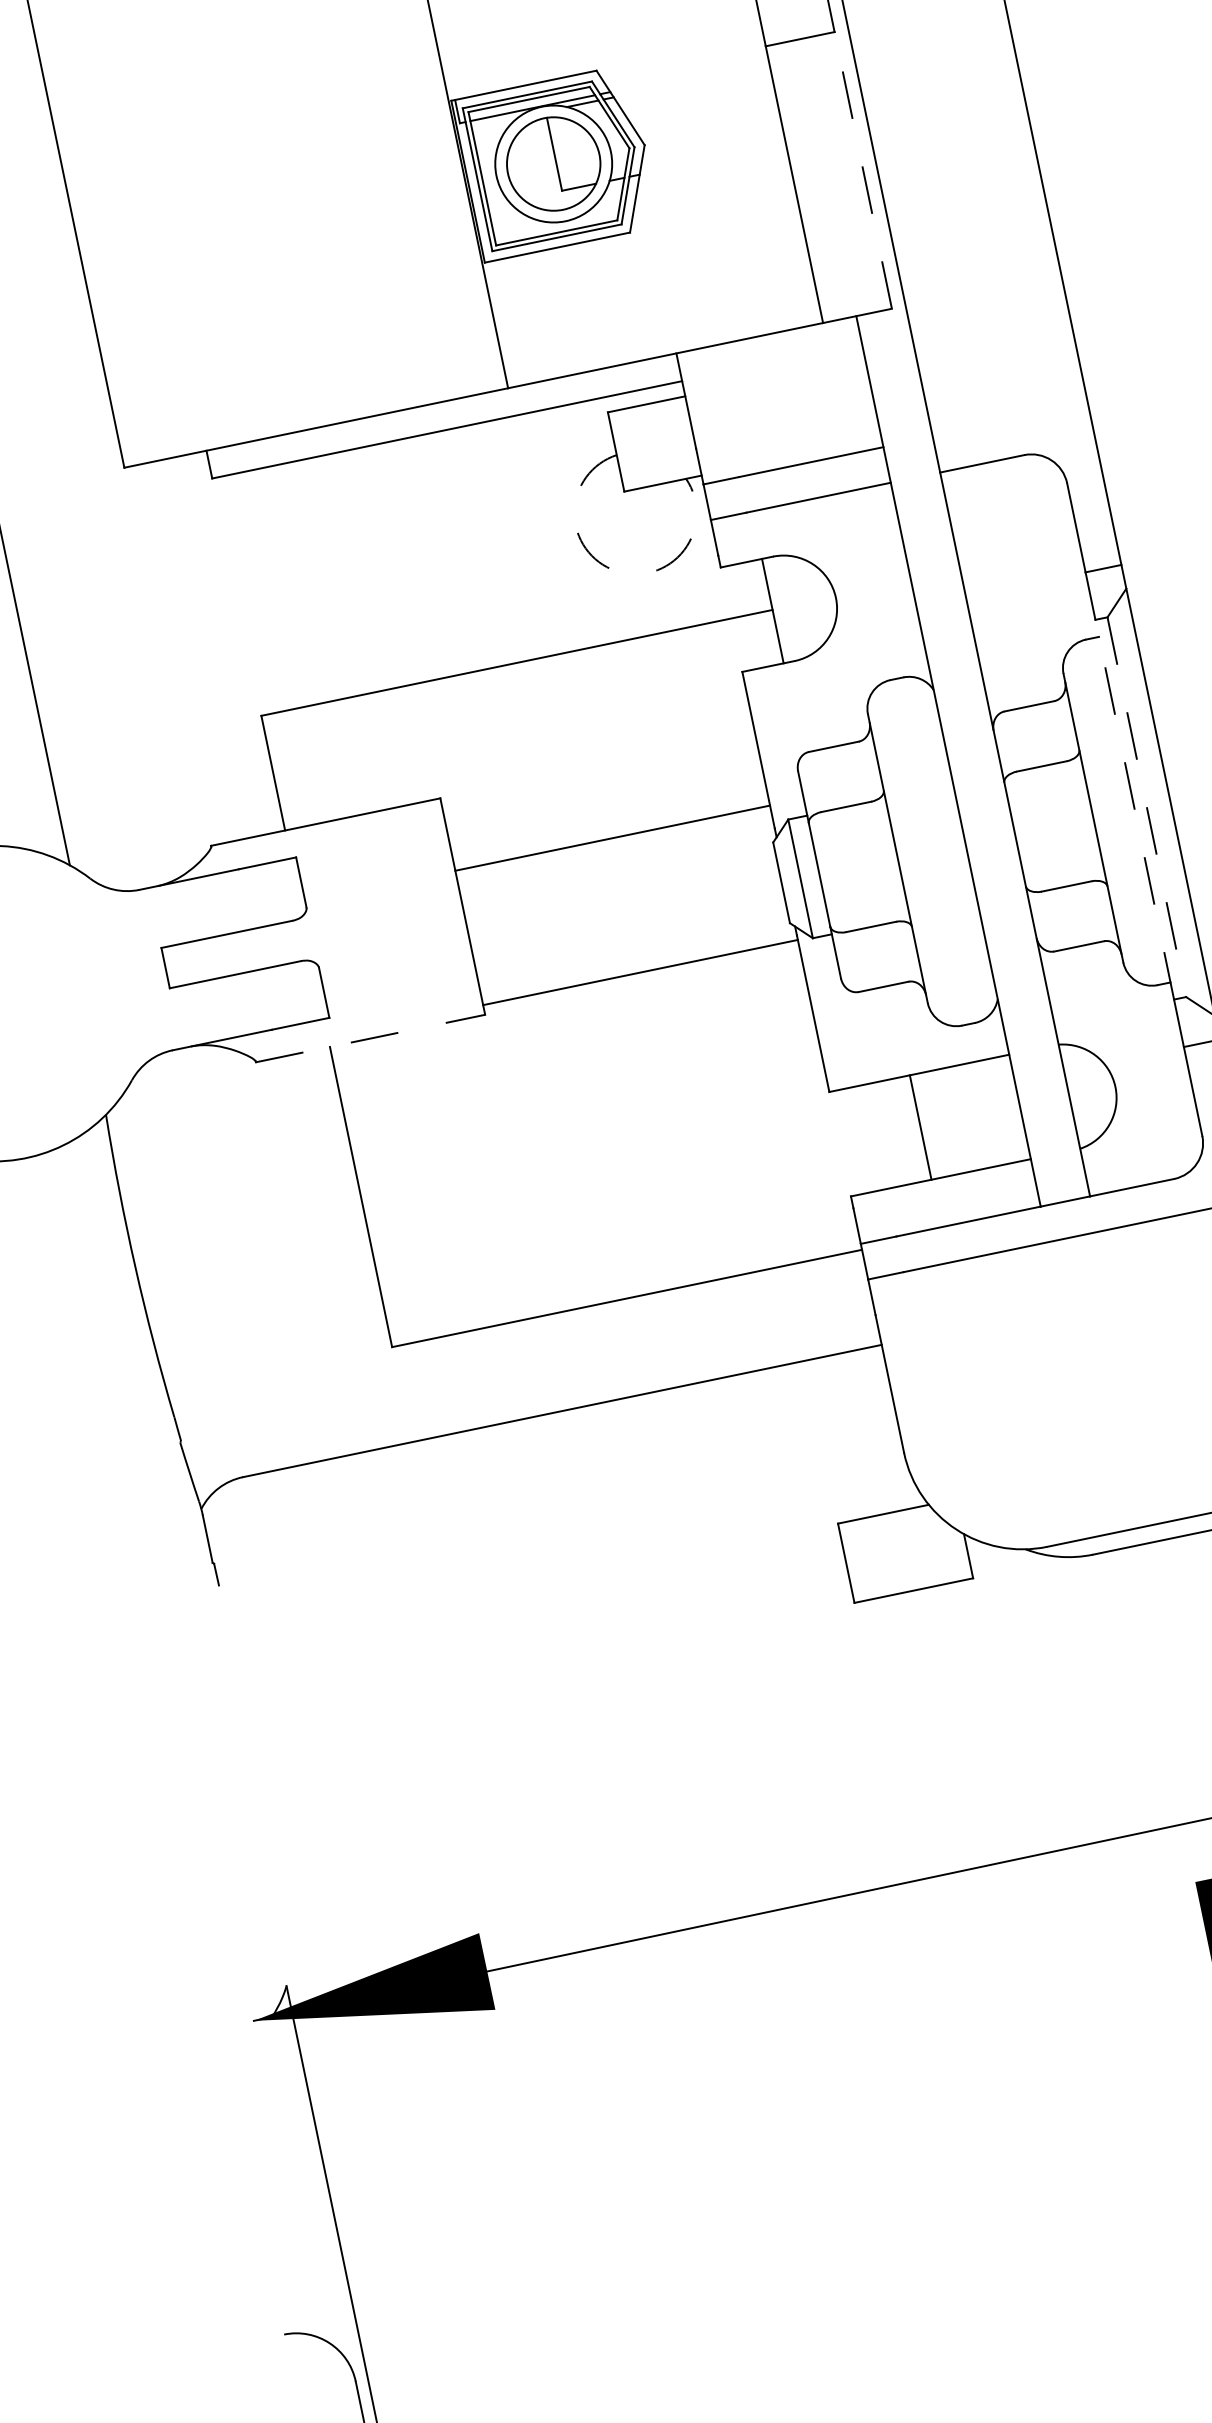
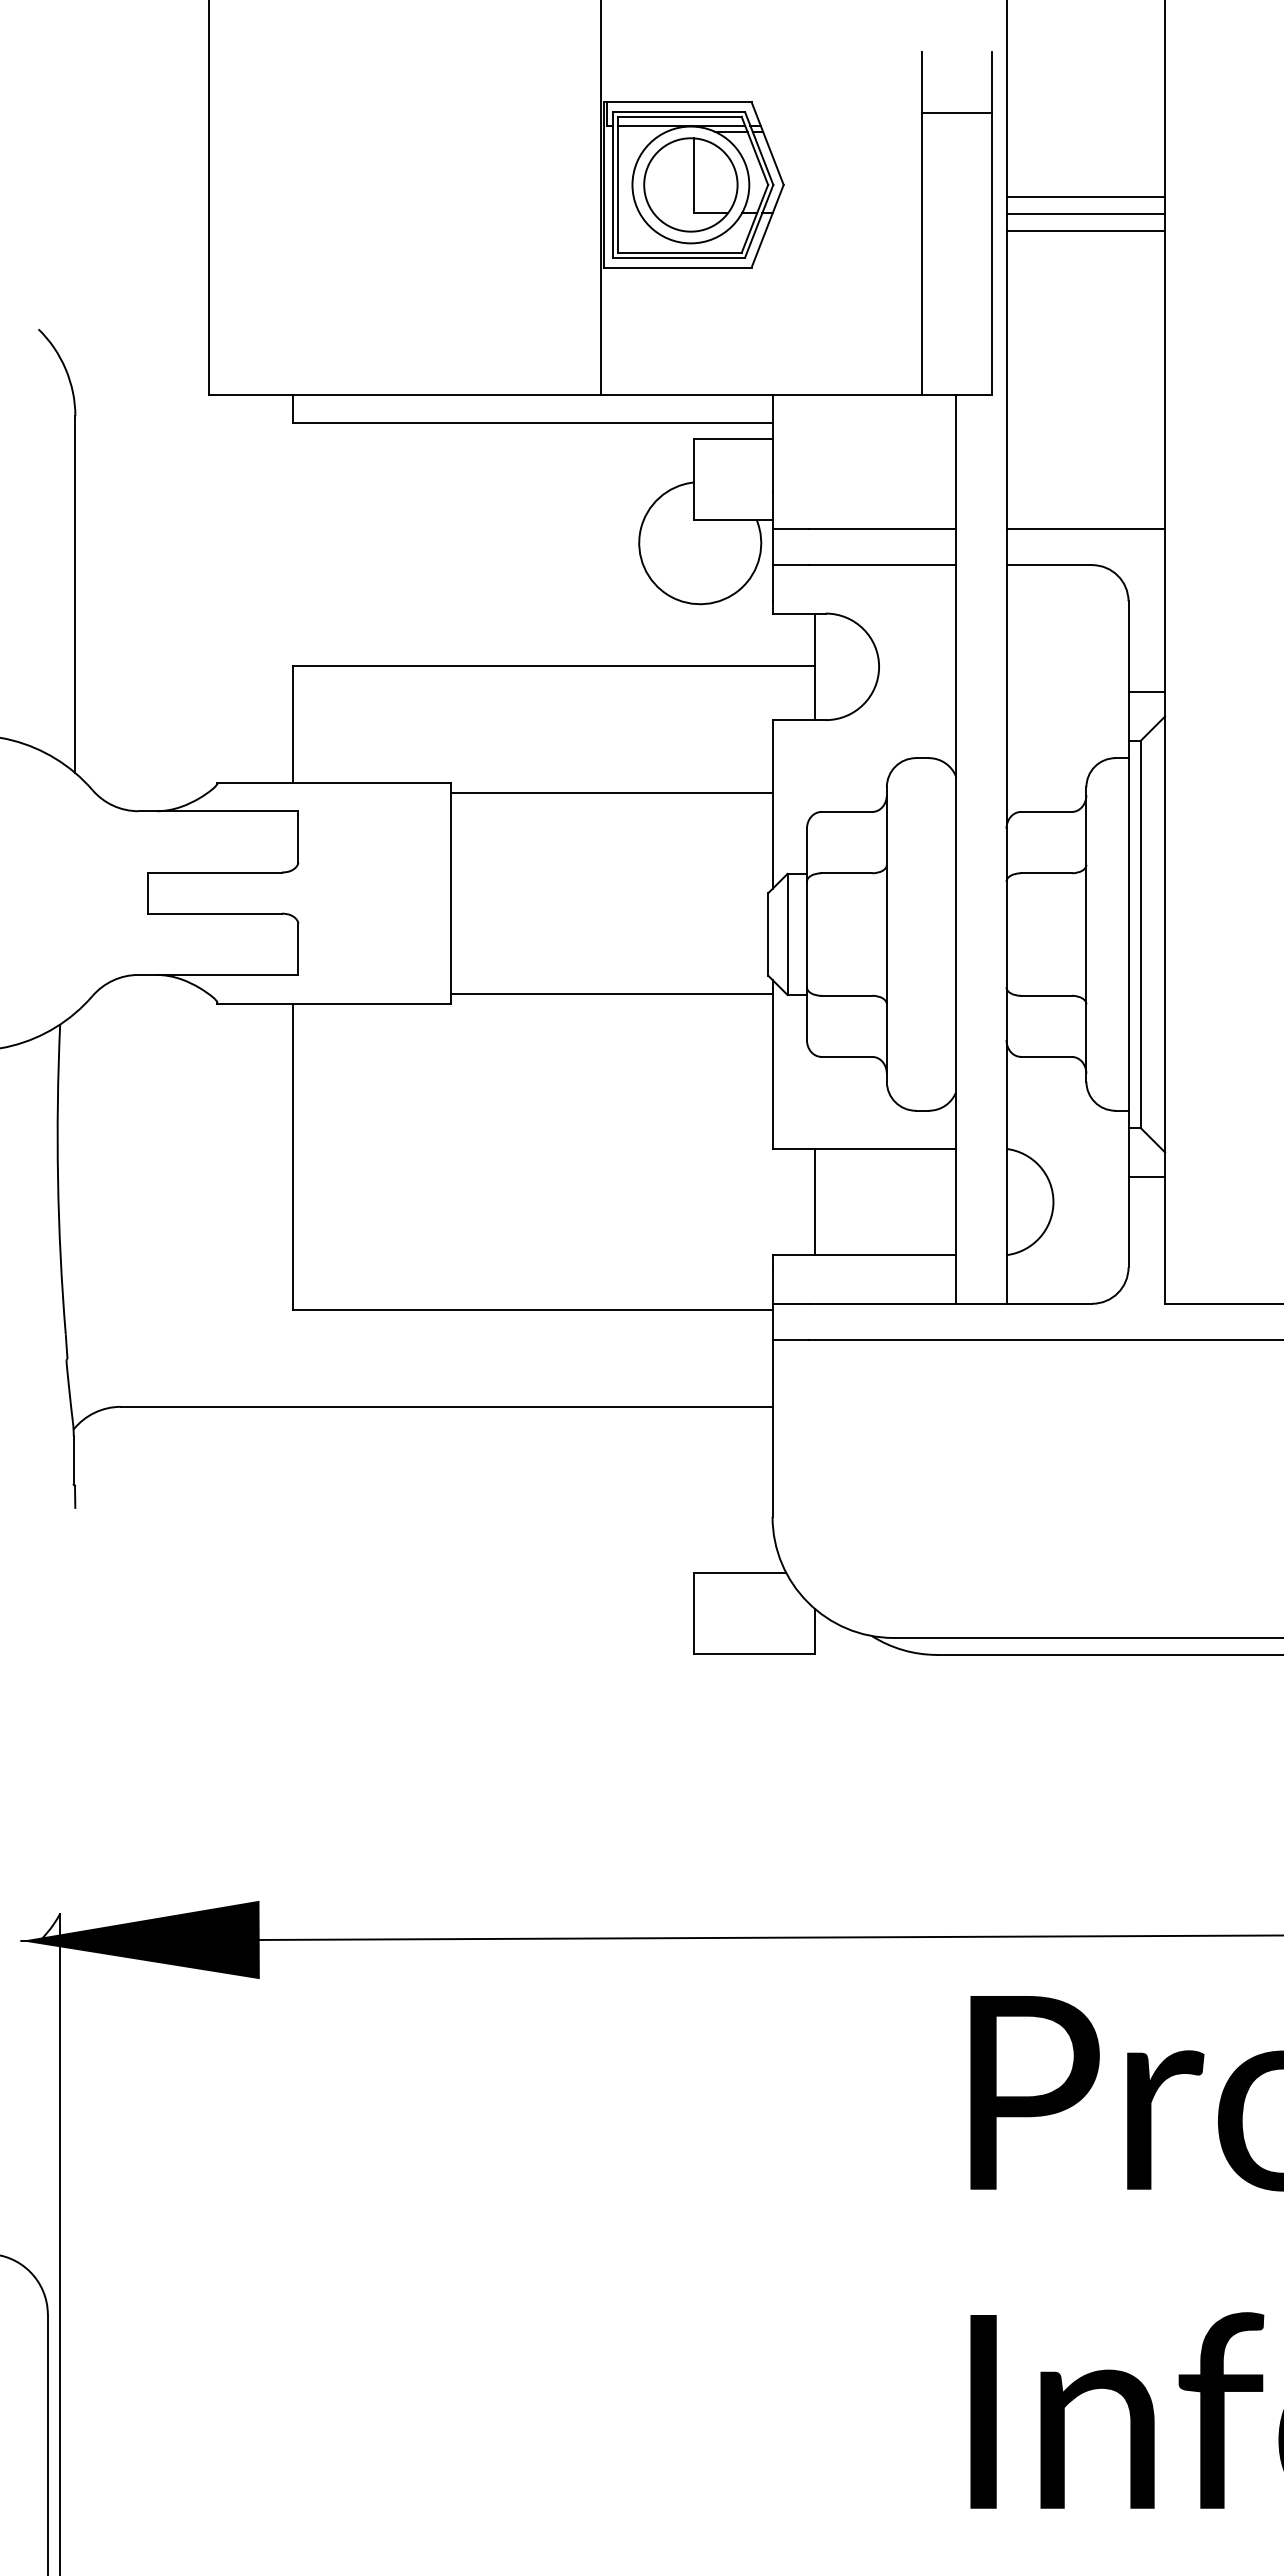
line: (942, 96) -> (1085, 197), added
line: (946, 111) -> (1085, 213), added
line: (949, 128) -> (1085, 230), added
line: (863, 169) -> (992, 253), dashed -> solid
line: (1010, 420) -> (1085, 528), added
arc: (616, 570) -> (669, 595), dashed -> solid
line: (1146, 807) -> (1140, 934), dashed -> solid
line: (1134, 809) -> (1128, 934), dashed -> solid
line: (612, 838) -> (611, 792), moved
line: (370, 1038) -> (334, 1003), dashed -> solid
line: (920, 1127) -> (814, 1201), moved

